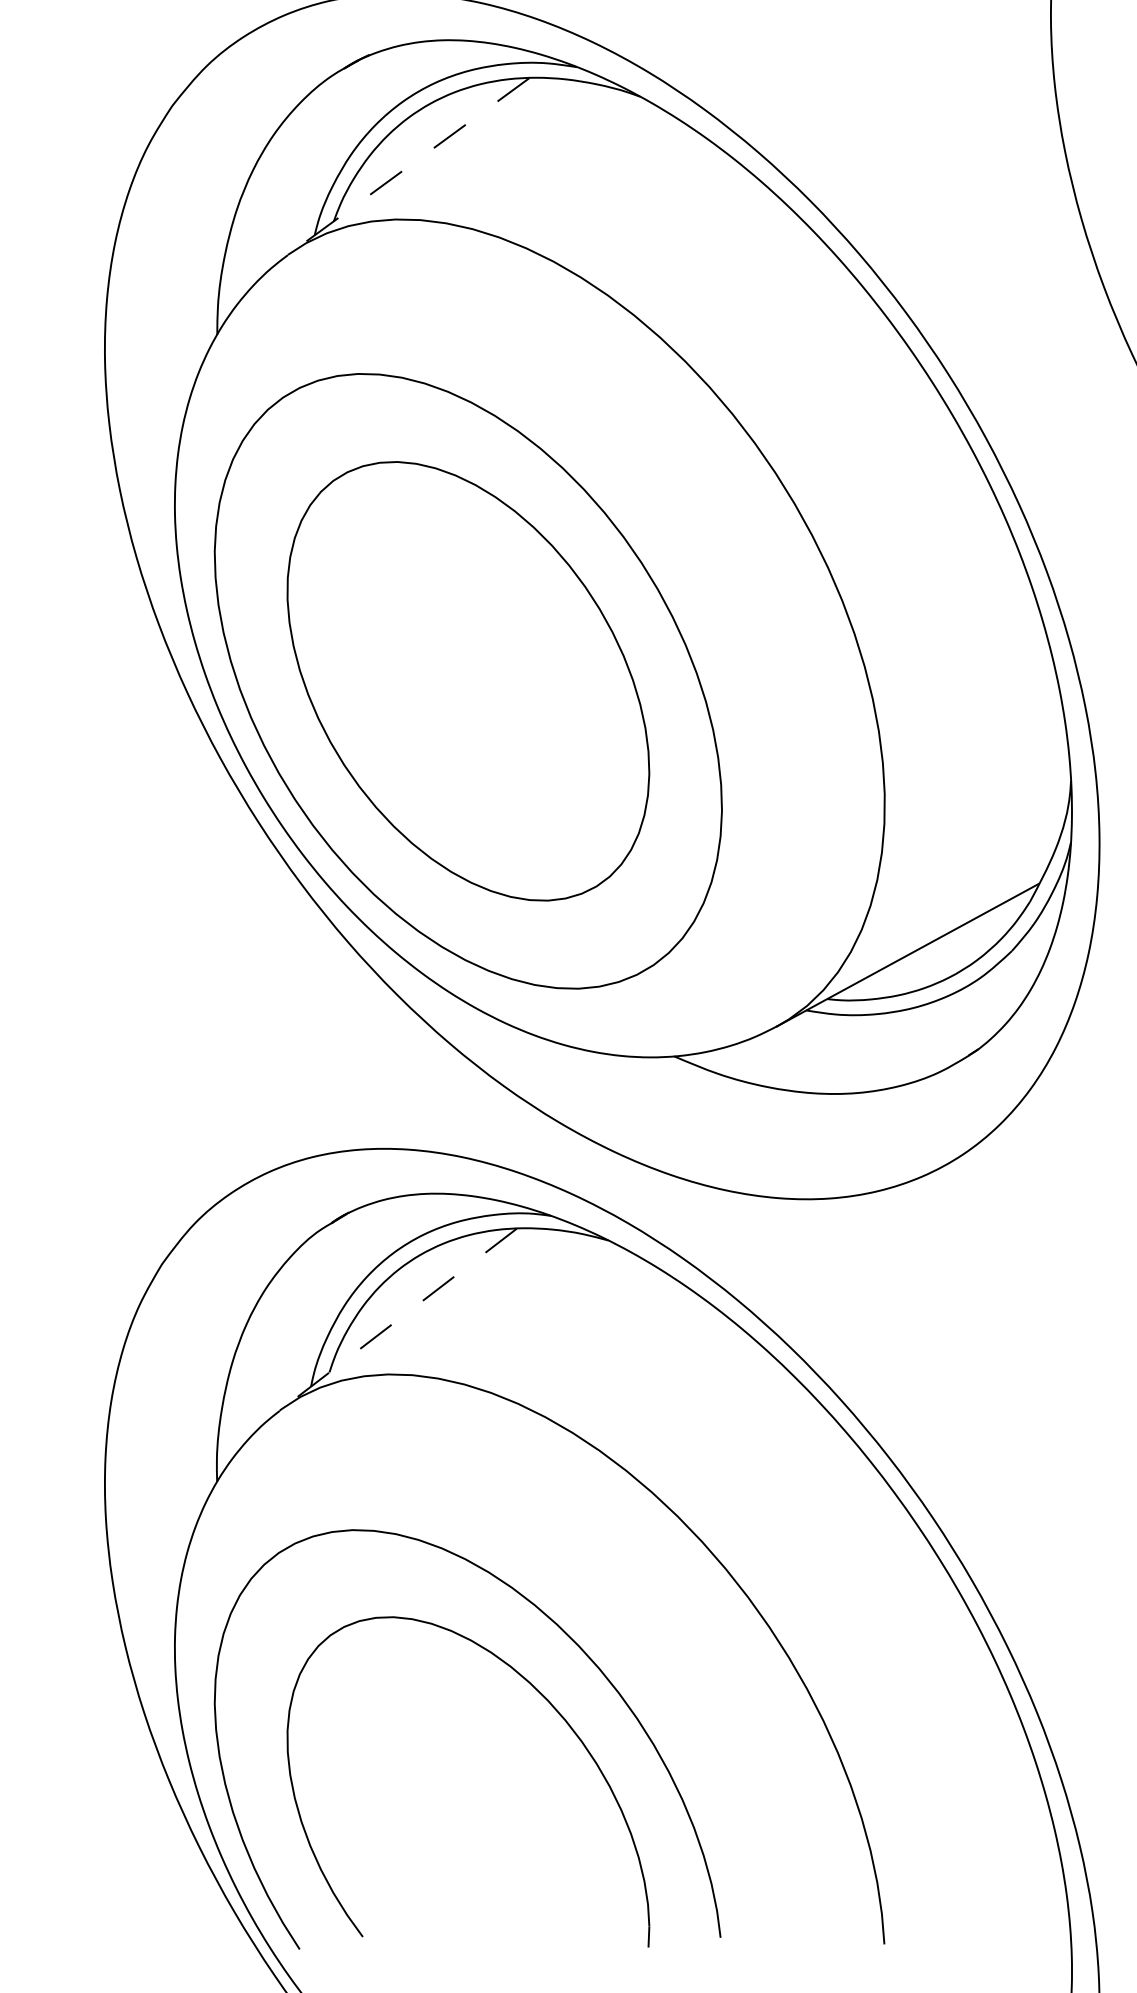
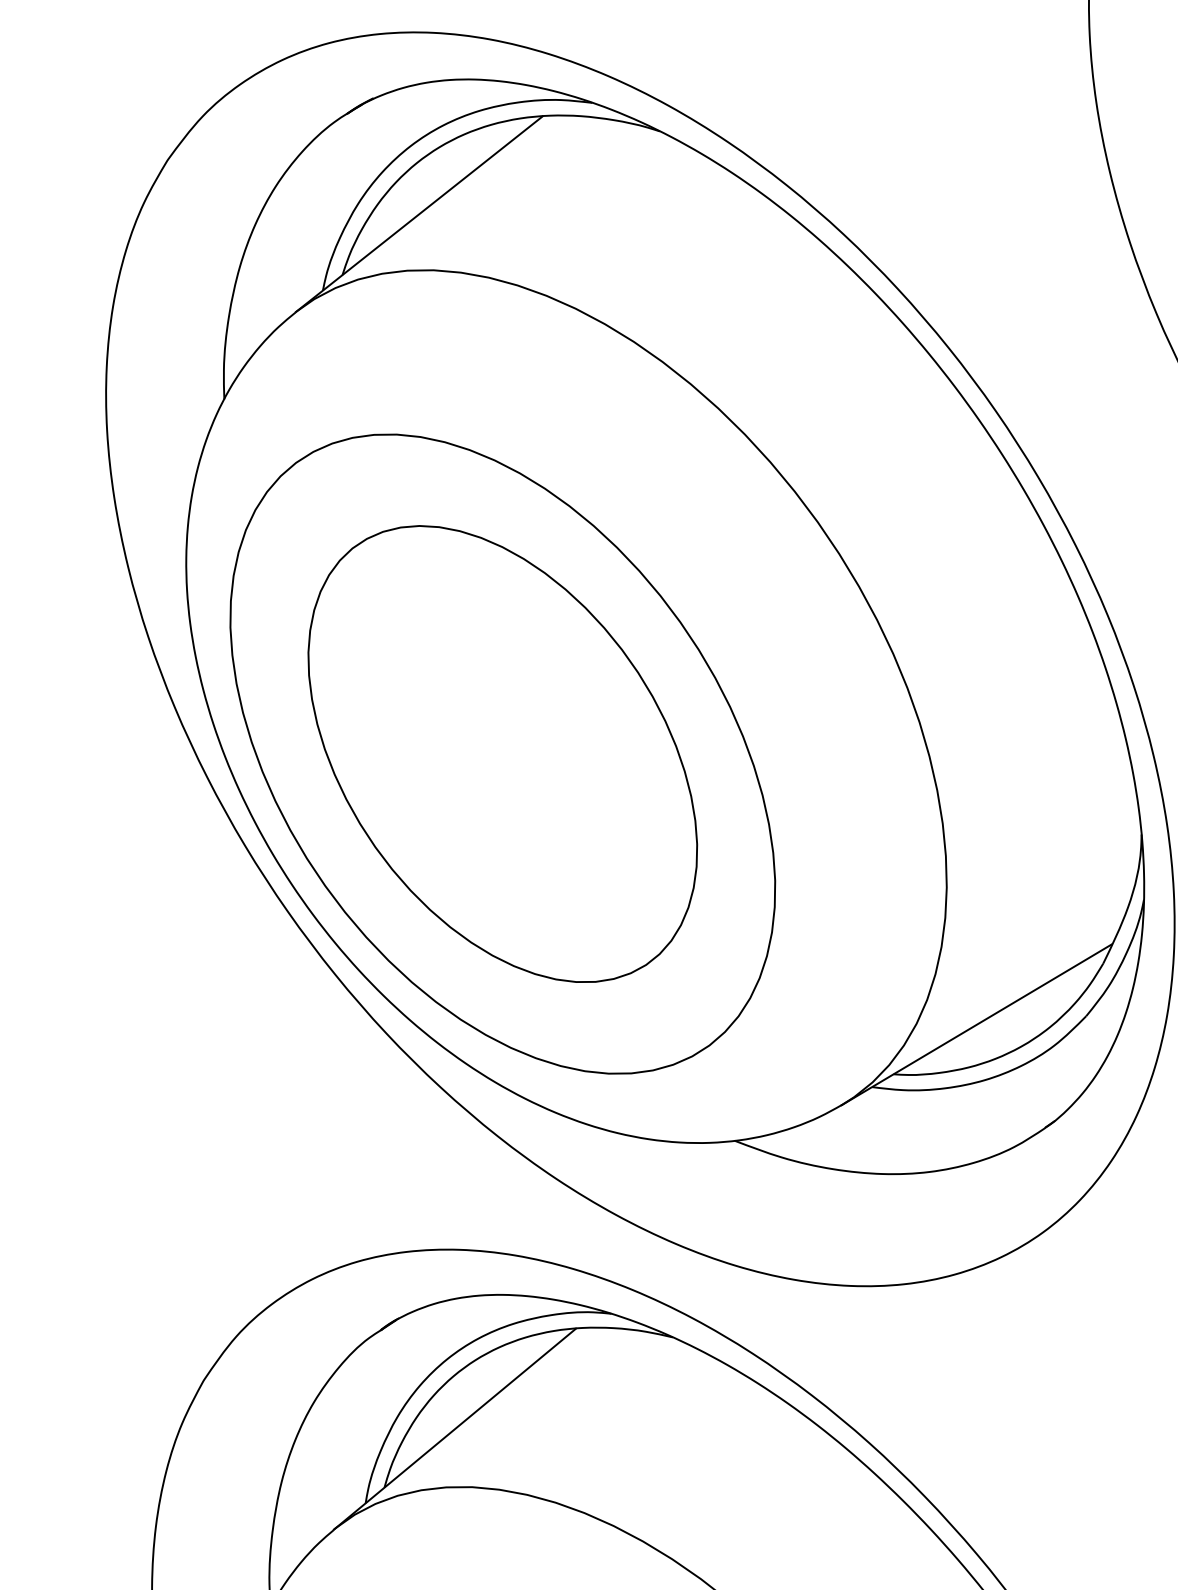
line: (408, 166) -> (418, 214), dashed -> solid
line: (398, 1319) -> (455, 1429), dashed -> solid

